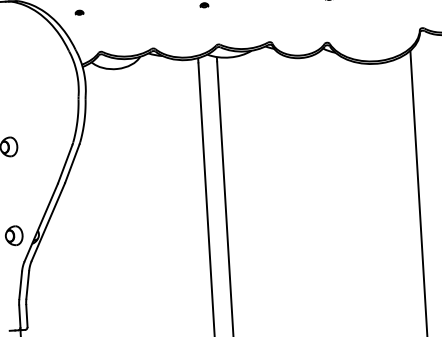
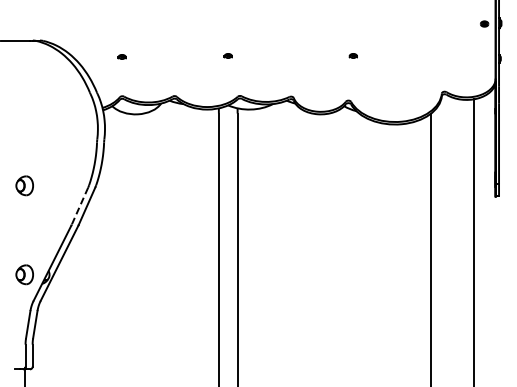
part: (78, 12) -> (121, 56), moved
line: (64, 164) -> (79, 206), solid -> dashed

